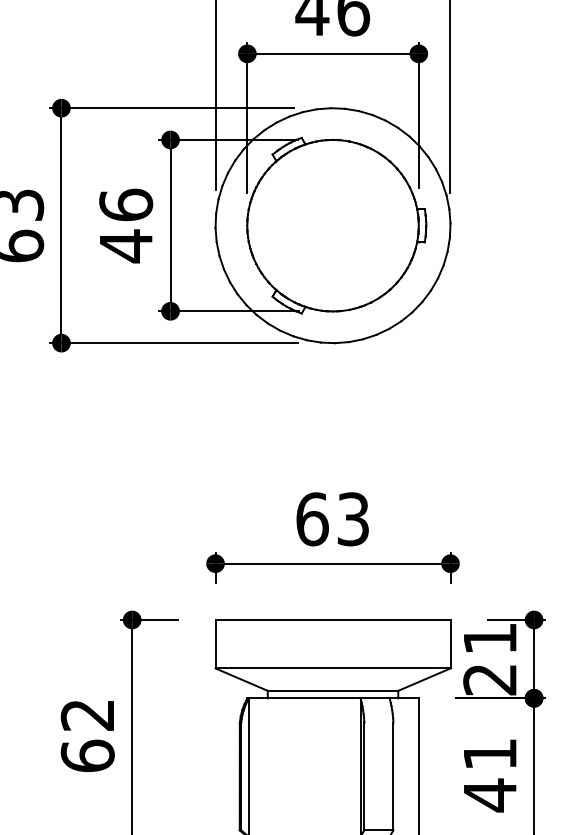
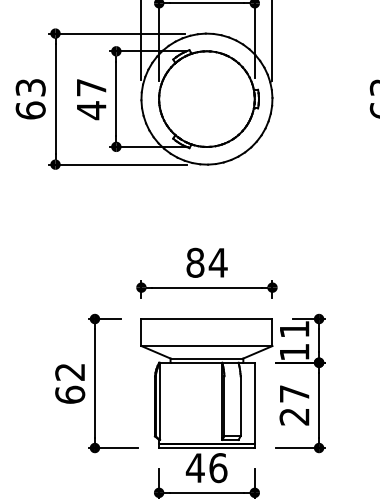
text: (126, 204) -> (91, 87), 46 -> 47
text: (332, 518) -> (206, 262), 63 -> 84
text: (490, 679) -> (294, 352), 21 -> 11
text: (490, 775) -> (294, 405), 41 -> 27

